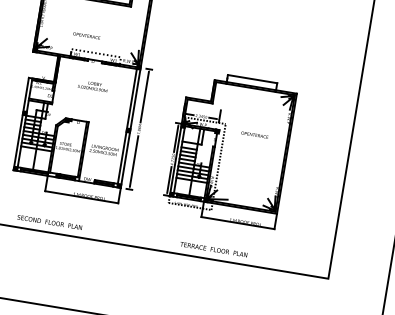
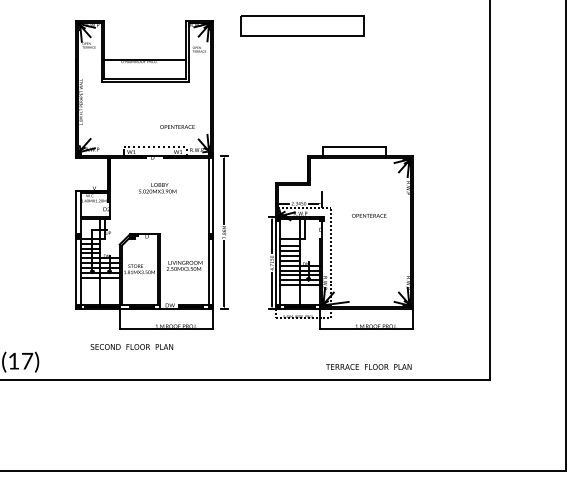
text: (86, 35) -> (177, 126), moved
text: (49, 222) -> (131, 346), moved
text: (213, 249) -> (368, 366), moved

